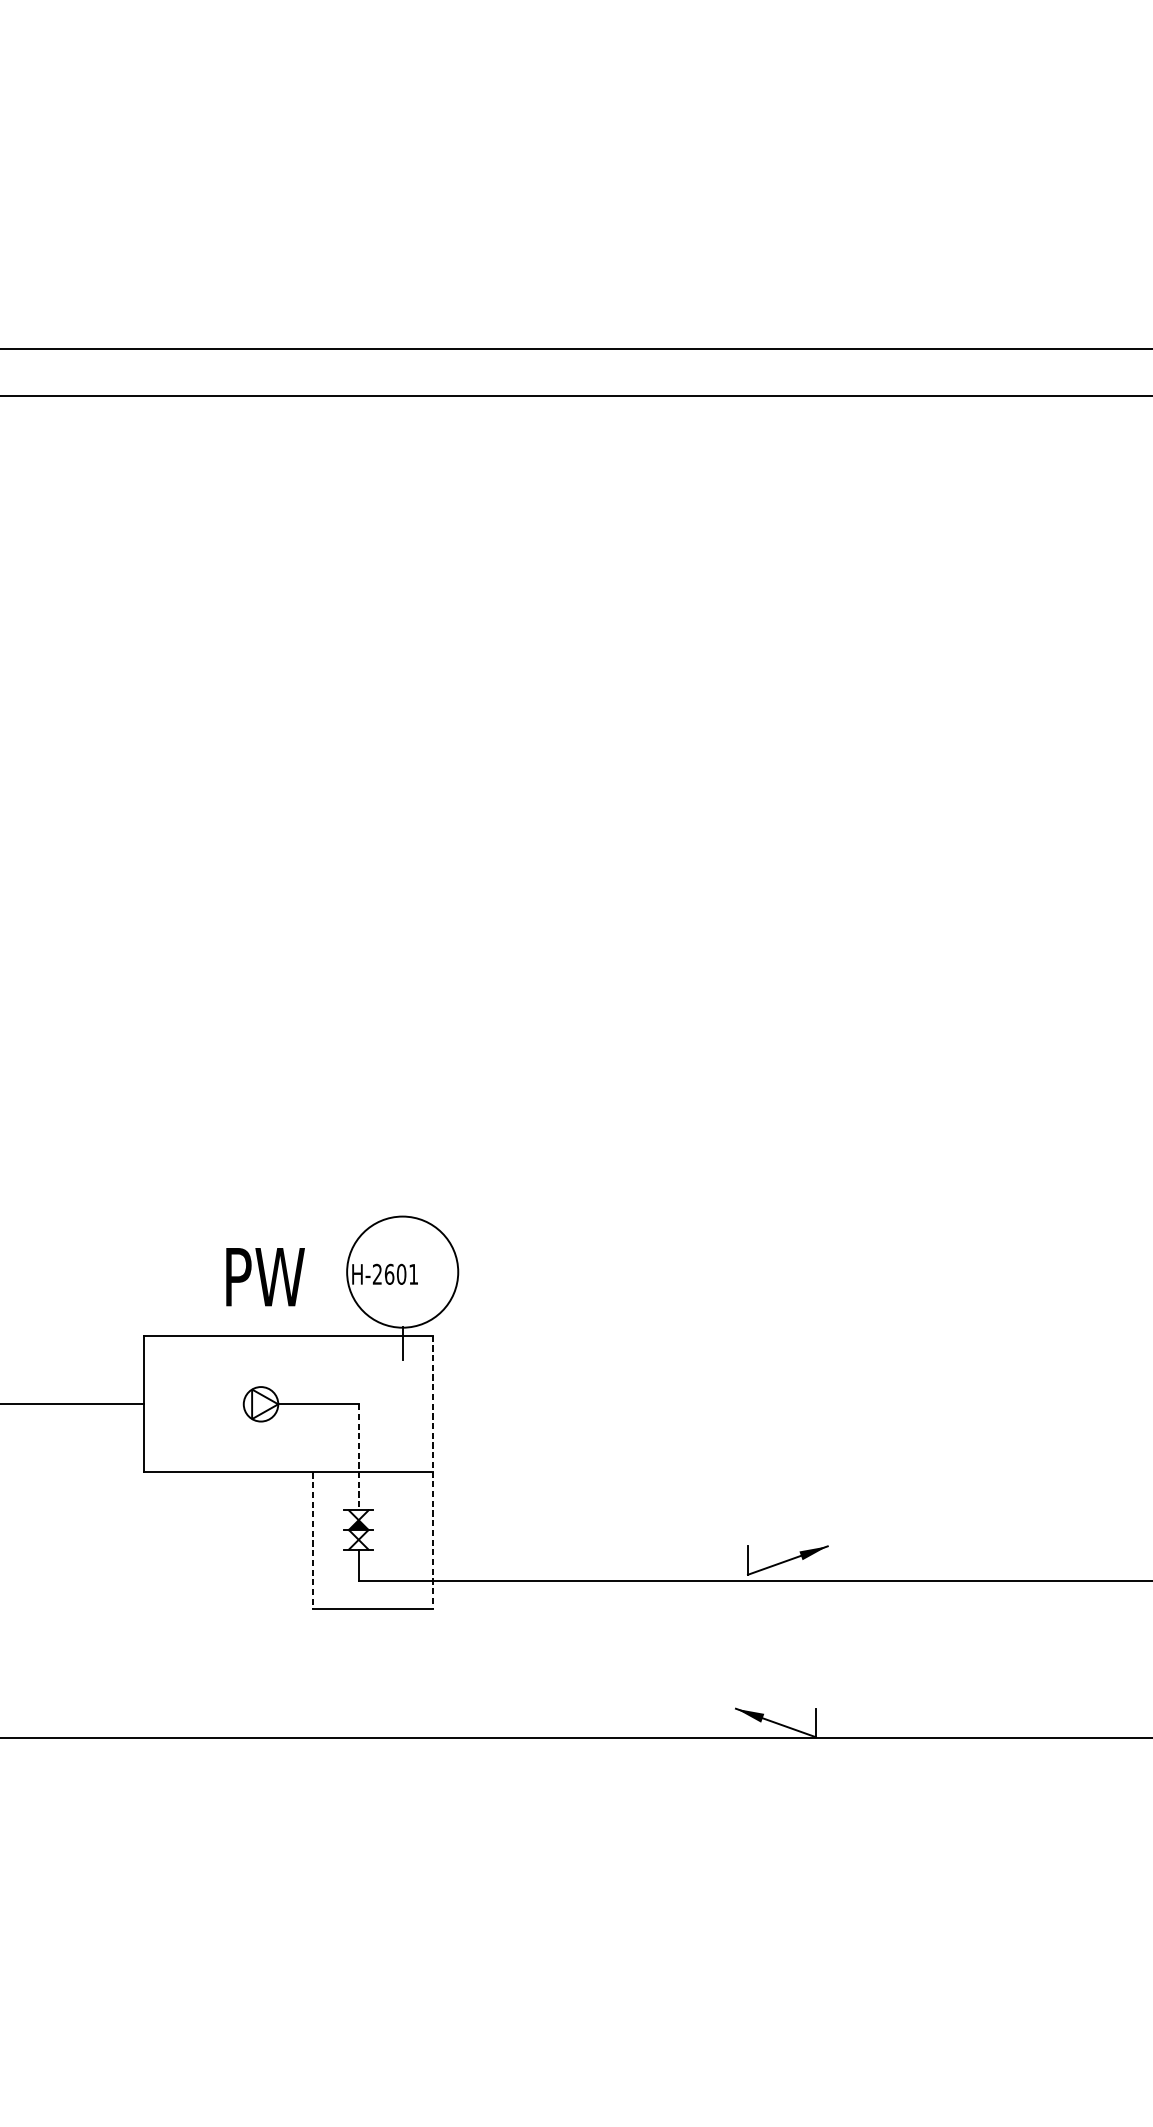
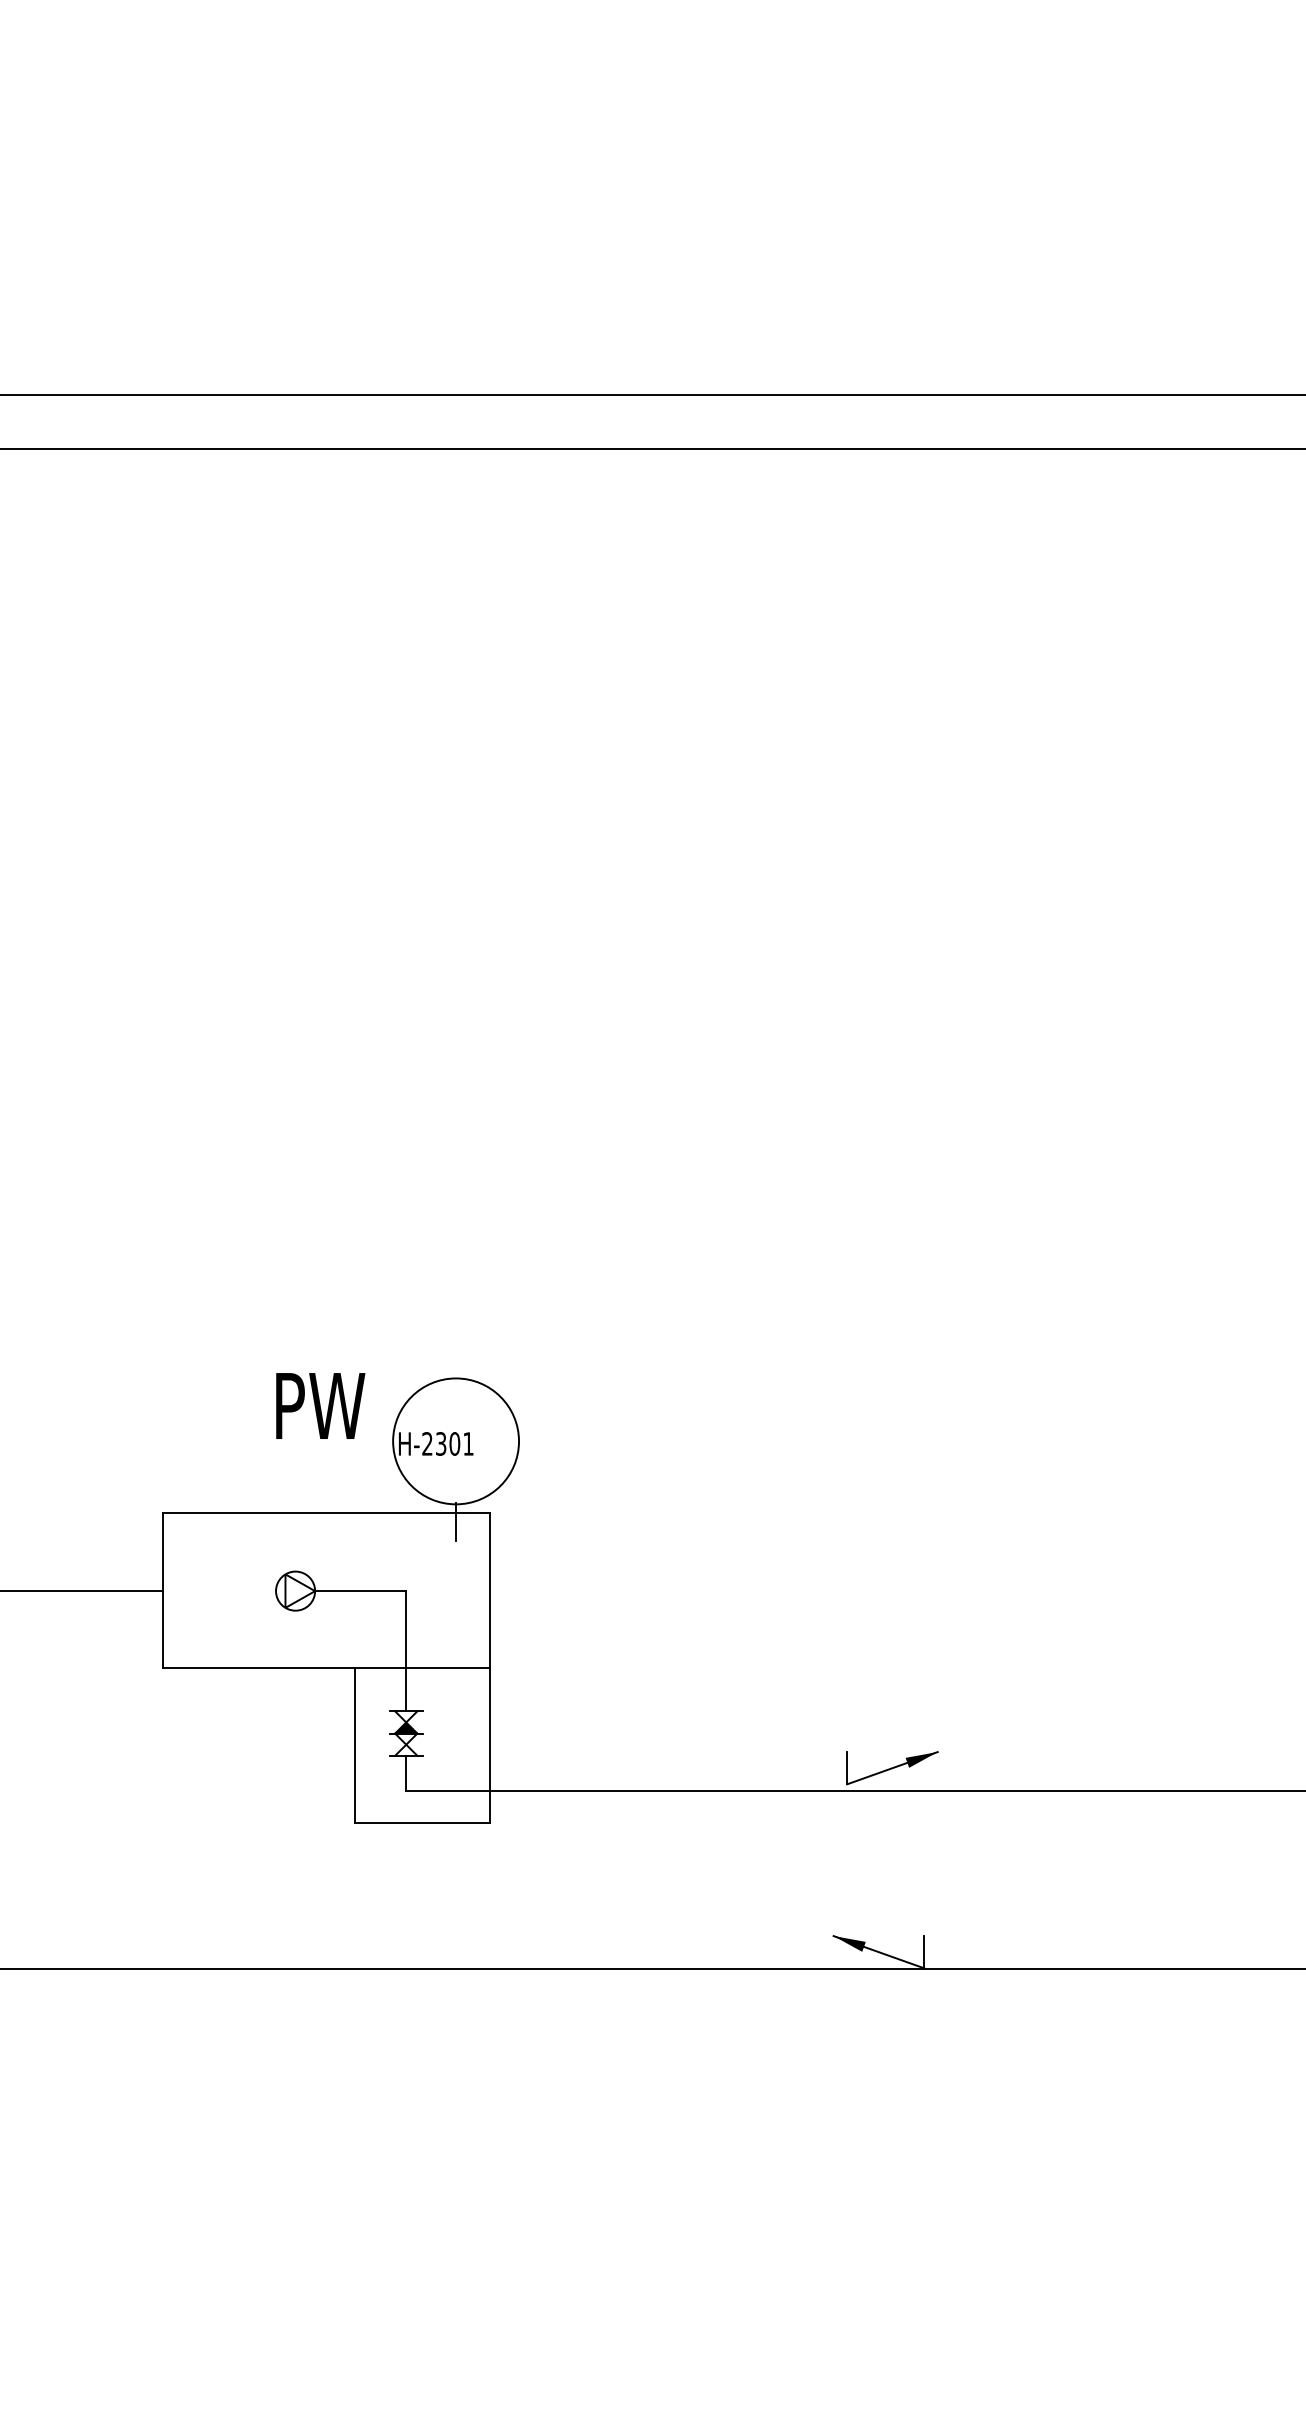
text: (389, 1274) -> (441, 1443), H-2601 -> H-2301
text: (265, 1276) -> (320, 1405), moved
line: (358, 1457) -> (406, 1651), dashed -> solid
line: (433, 1472) -> (490, 1668), dashed -> solid
line: (313, 1540) -> (354, 1745), dashed -> solid

